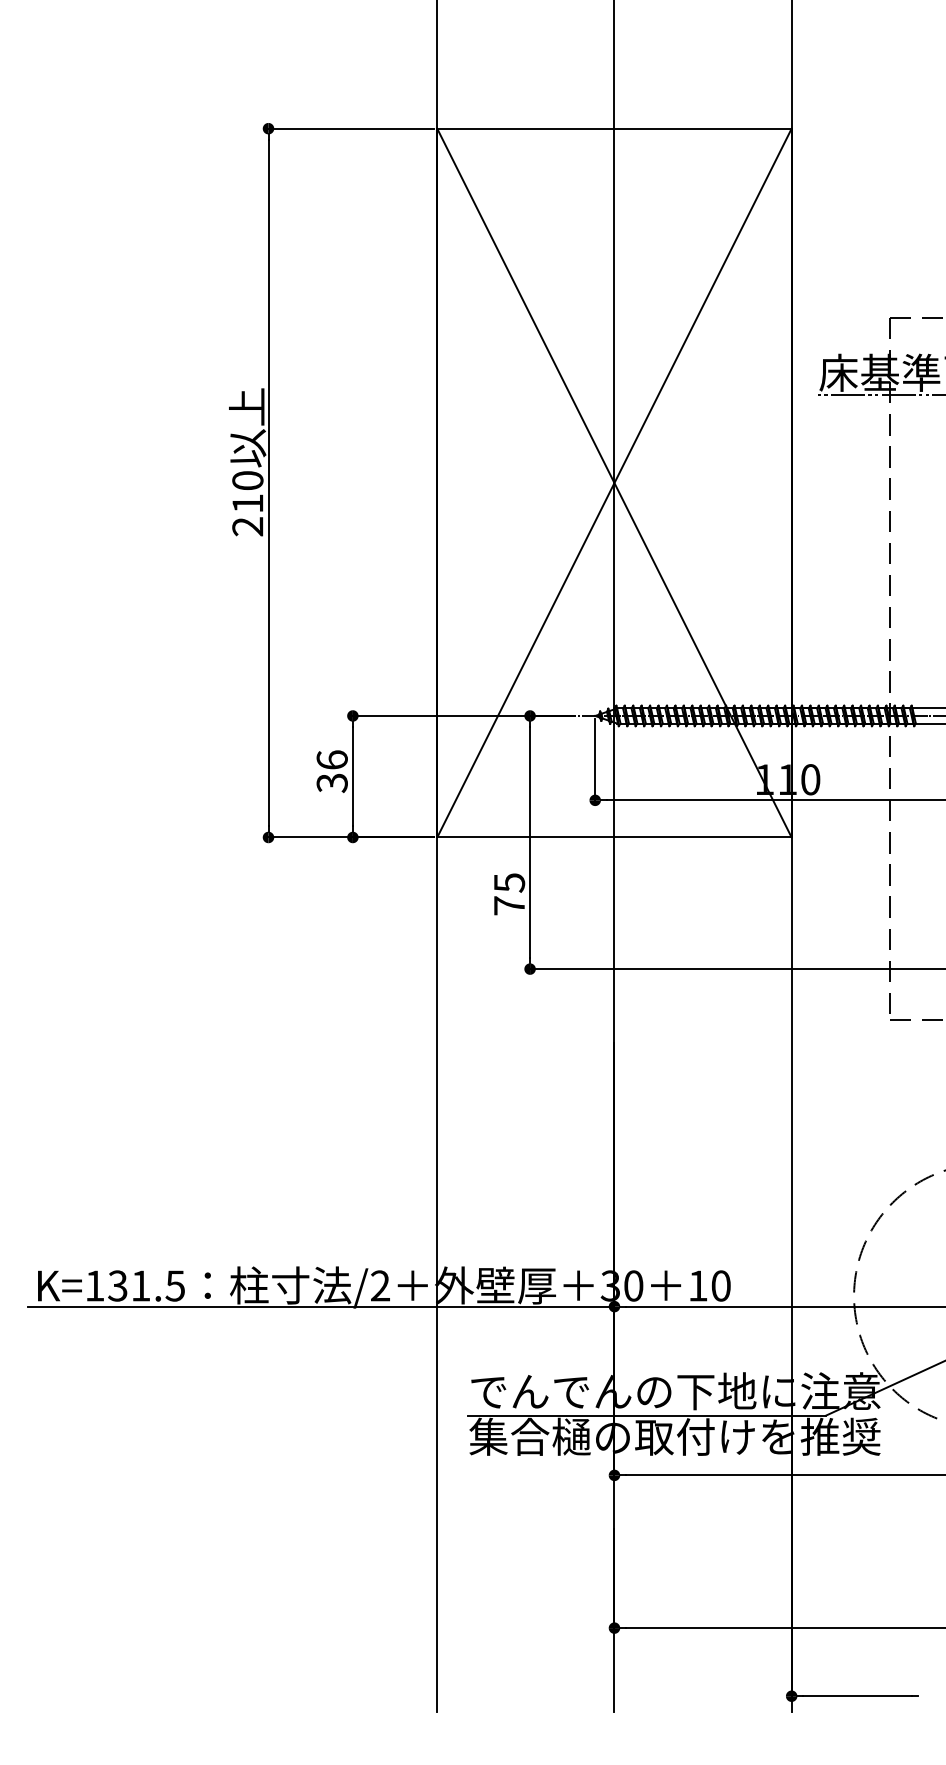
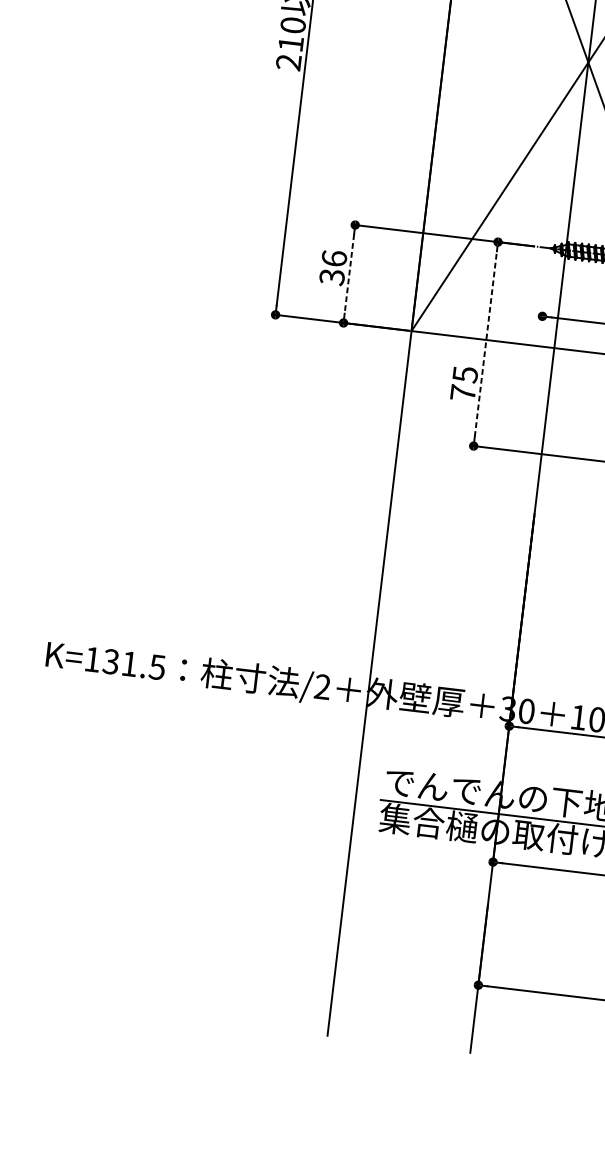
line: (595, 761) -> (546, 285), removed
line: (352, 777) -> (349, 274), solid -> dashed
line: (530, 842) -> (486, 344), solid -> dashed
line: (321, 1306) -> (273, 697), removed

